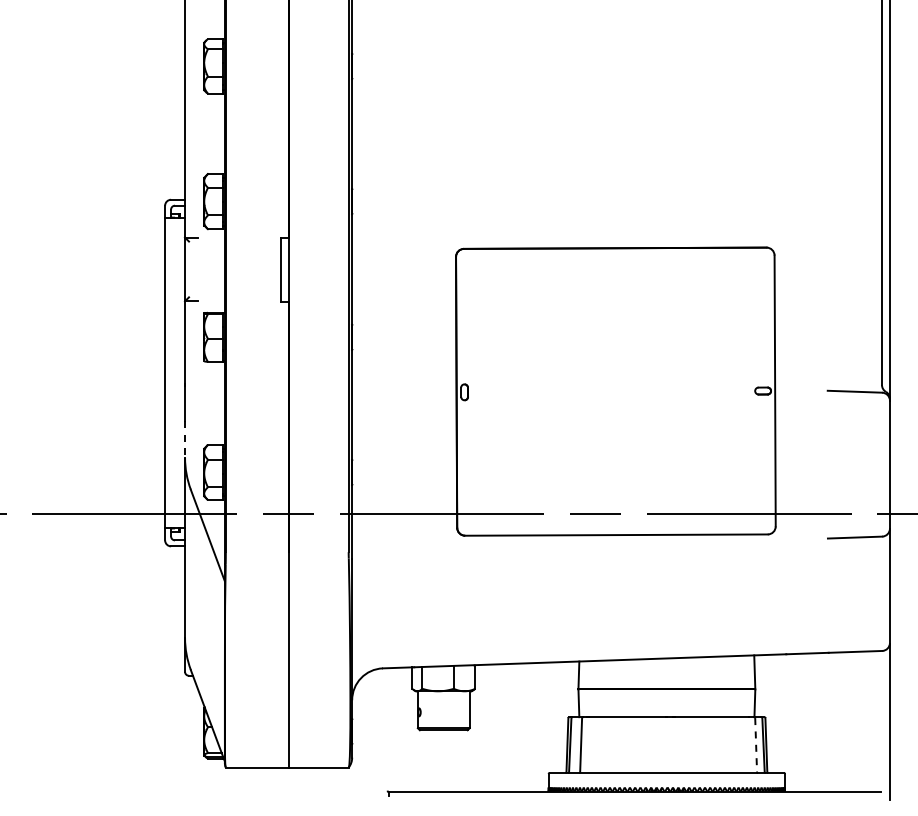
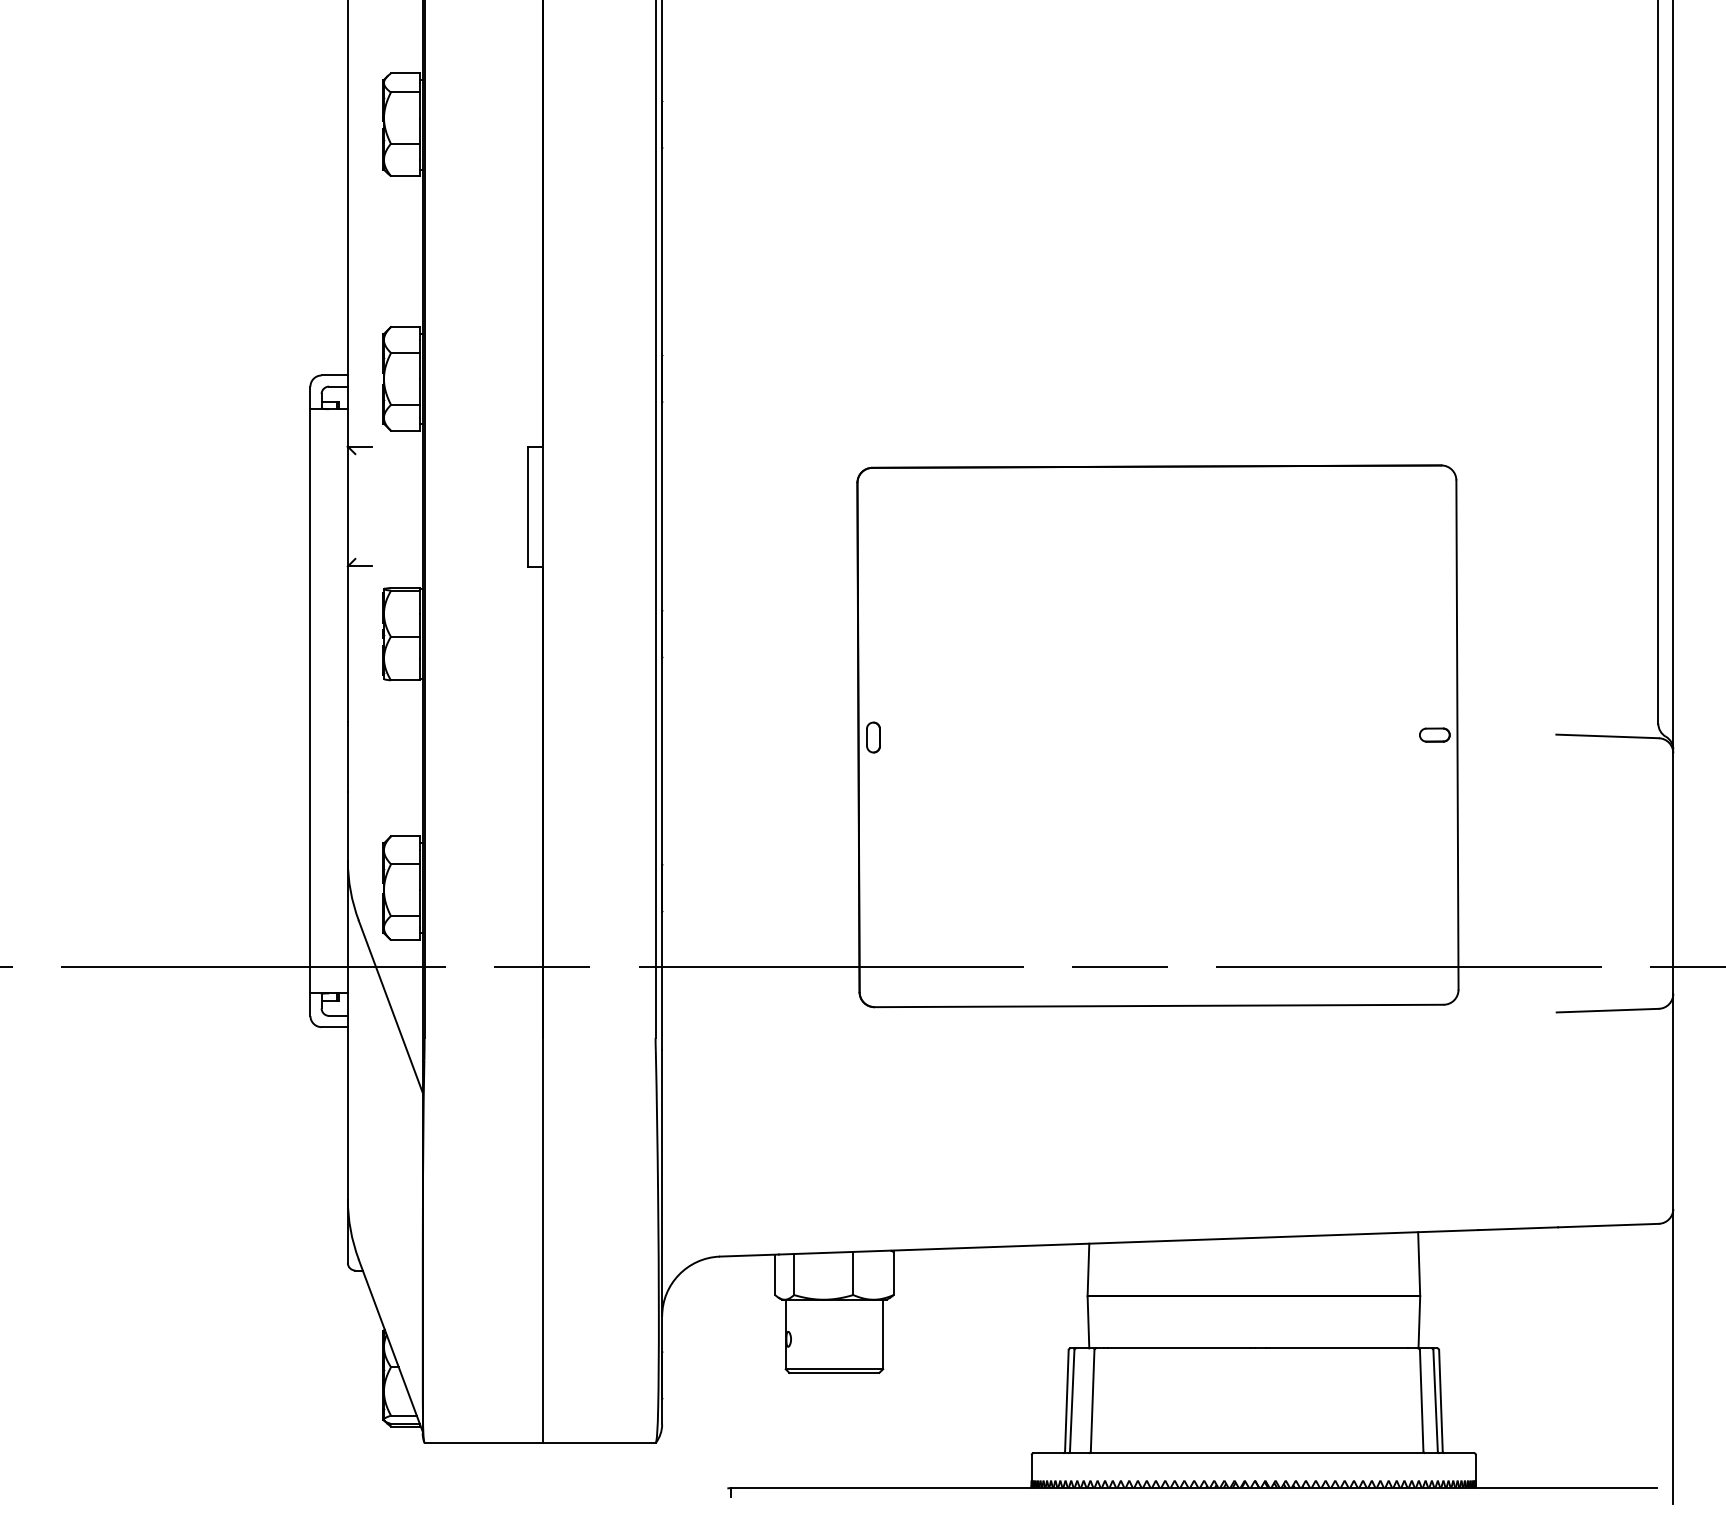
line: (185, 440) -> (348, 828), dashed -> solid
line: (756, 745) -> (1422, 1401), dashed -> solid

